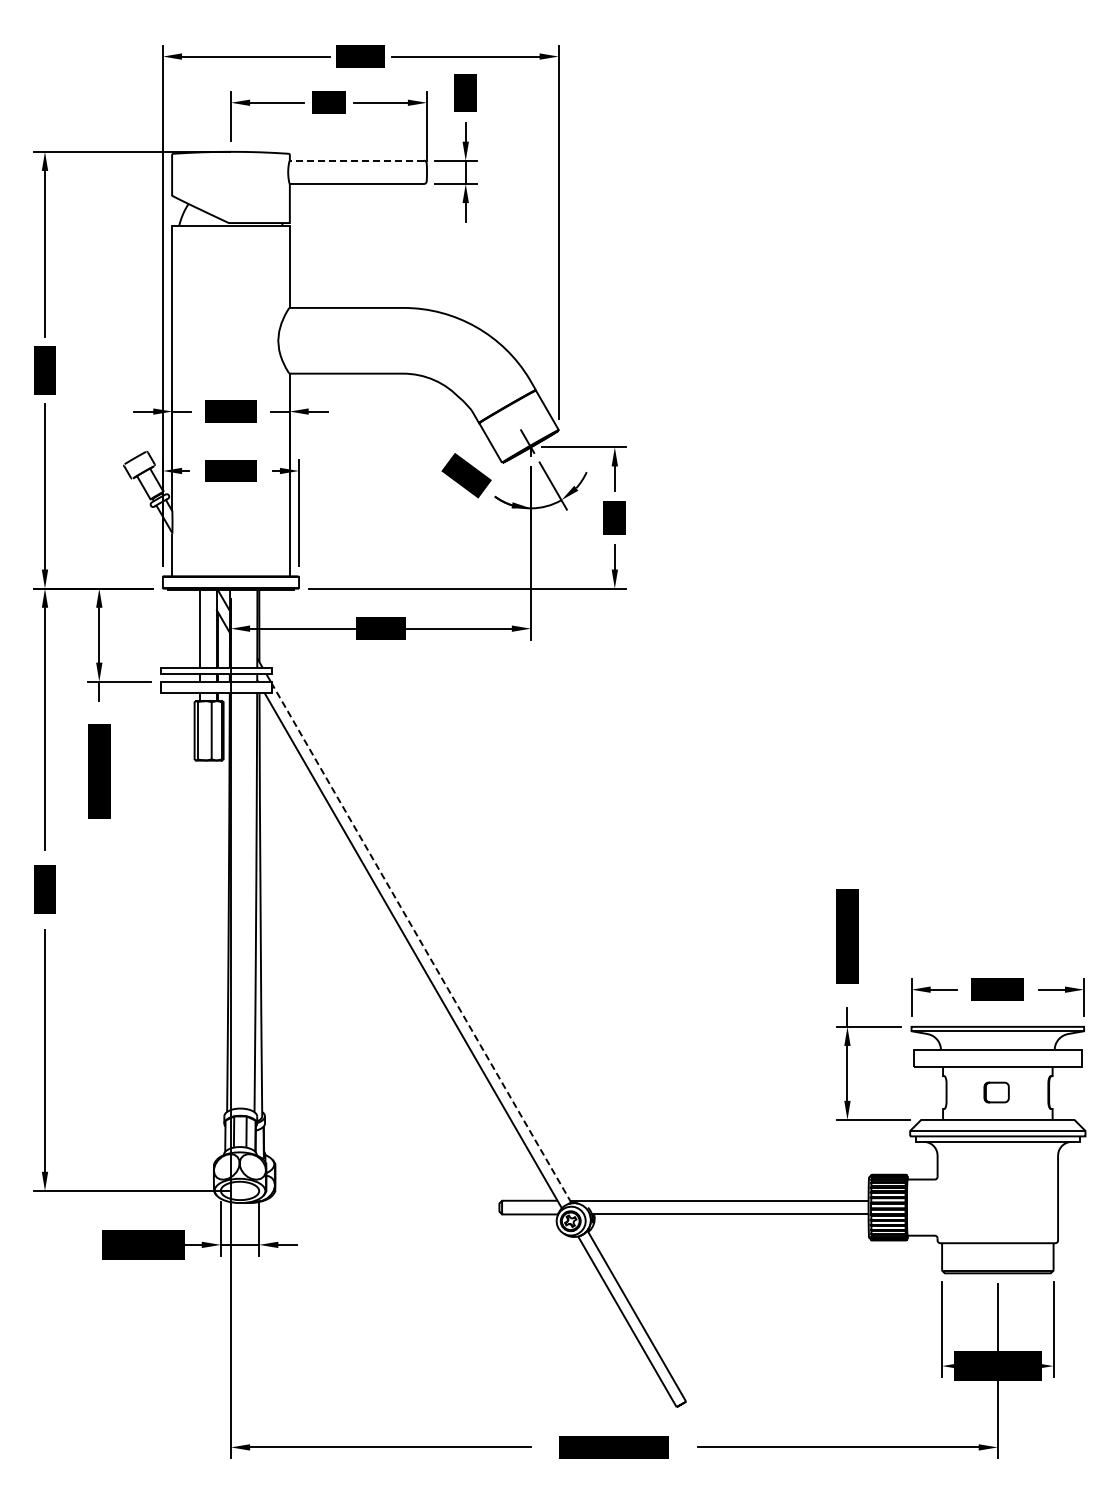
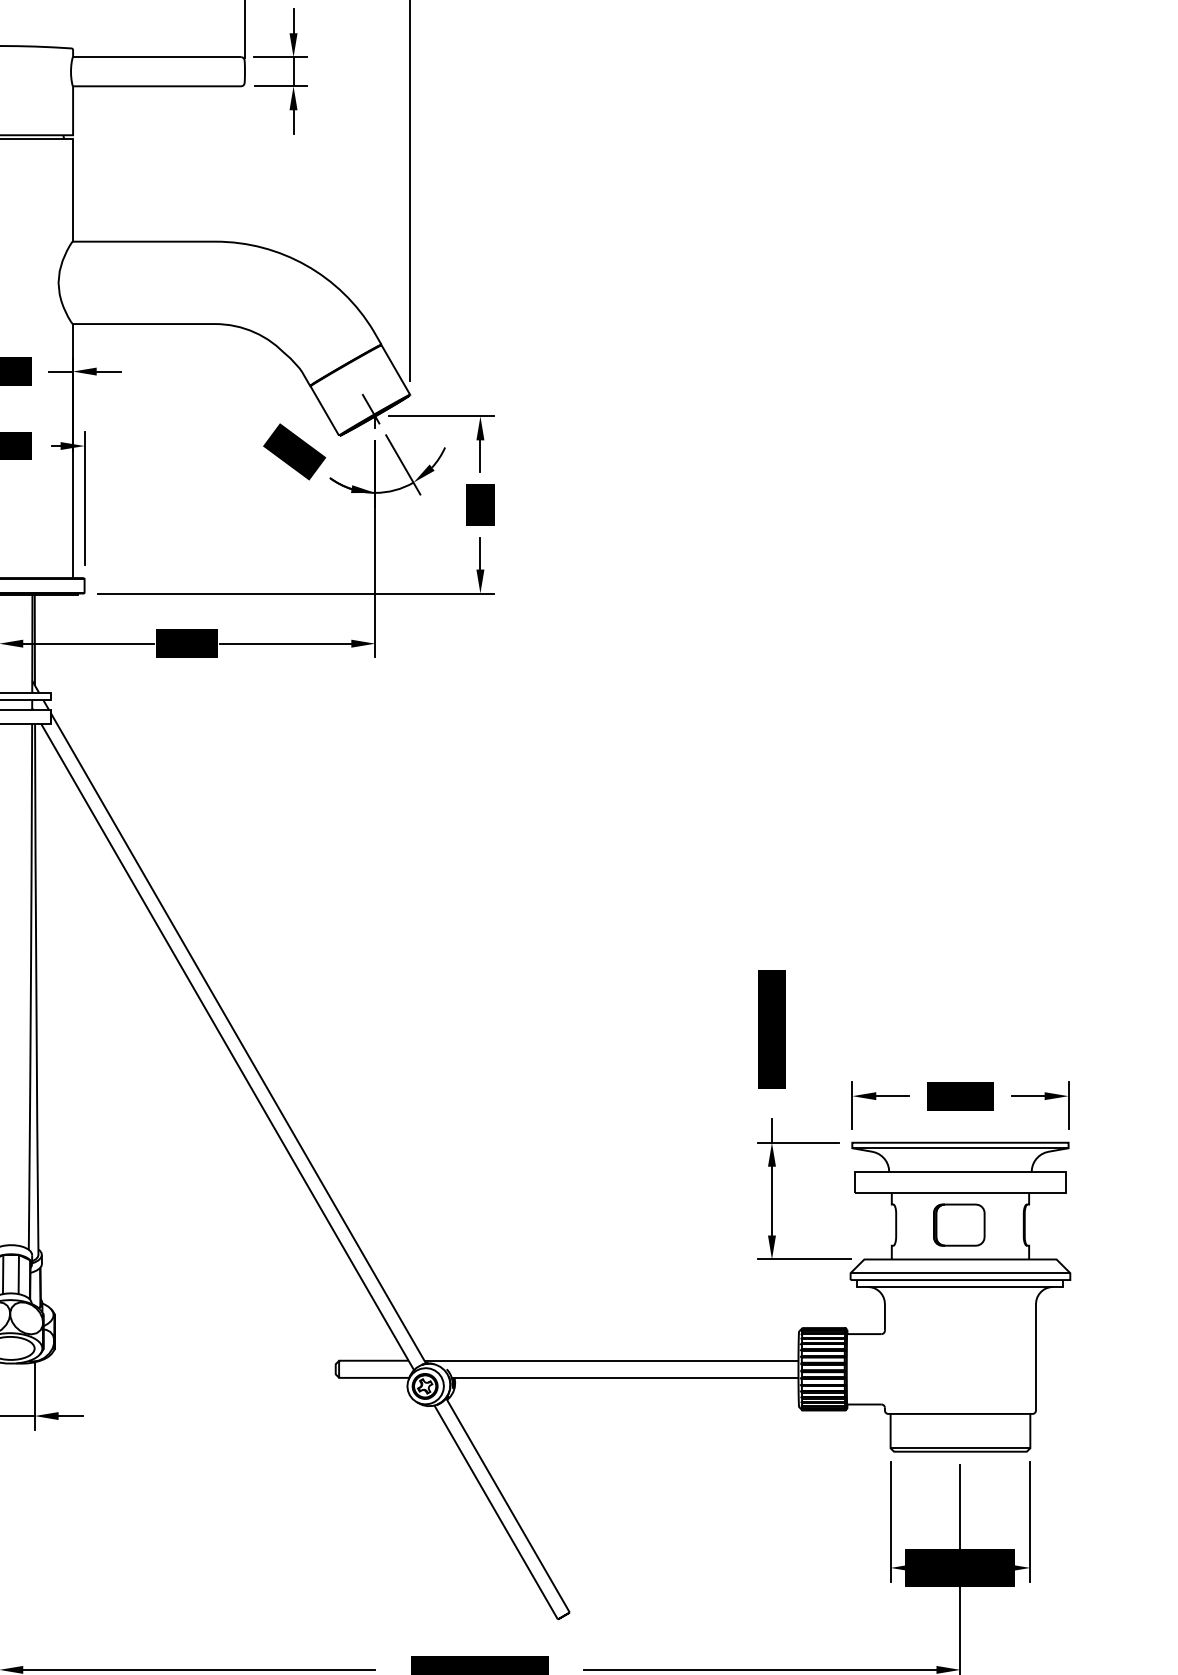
line: (356, 160) -> (156, 56), dashed -> solid
line: (421, 943) -> (238, 1038), dashed -> solid
part: (996, 1092) -> (958, 1225), size x1.67

